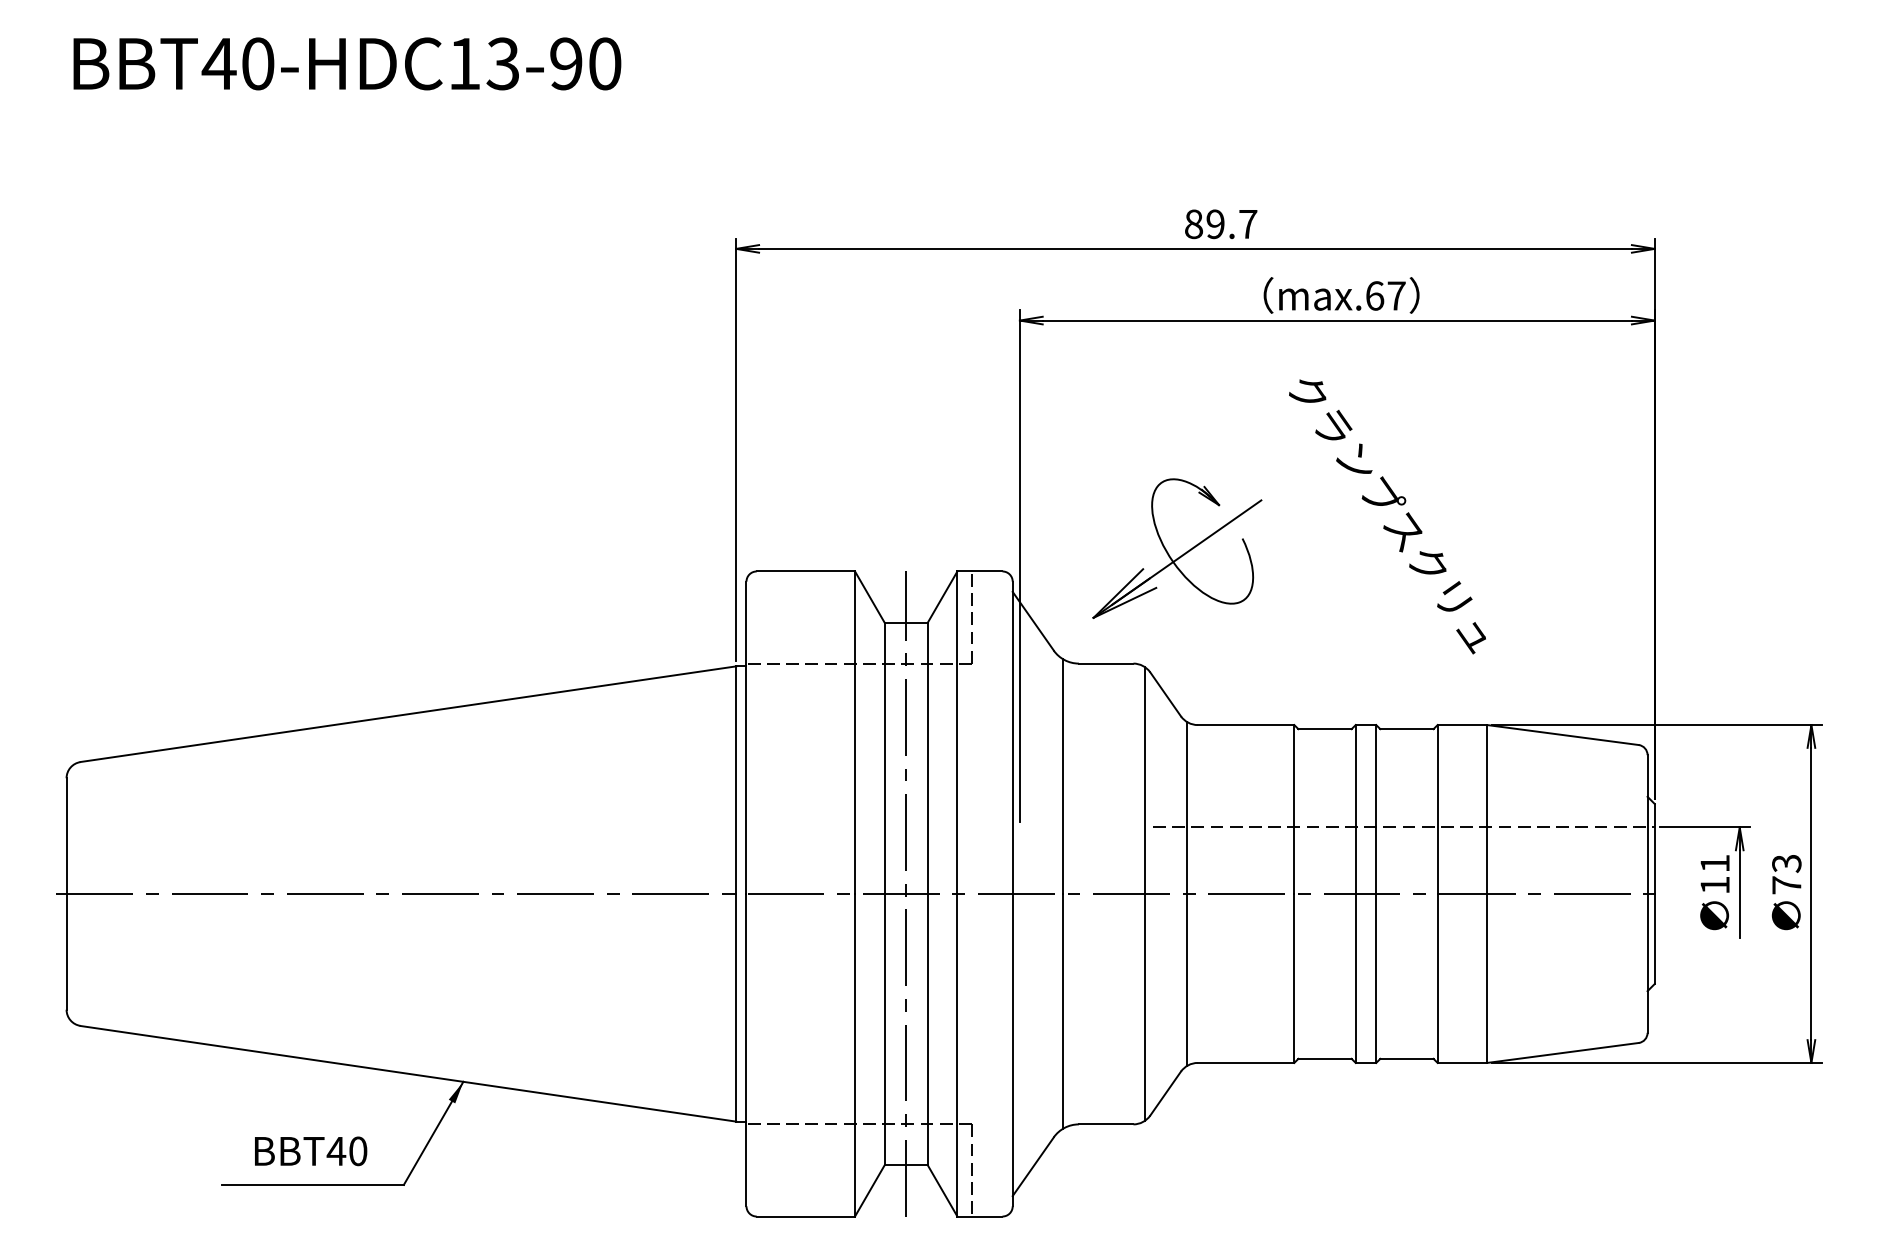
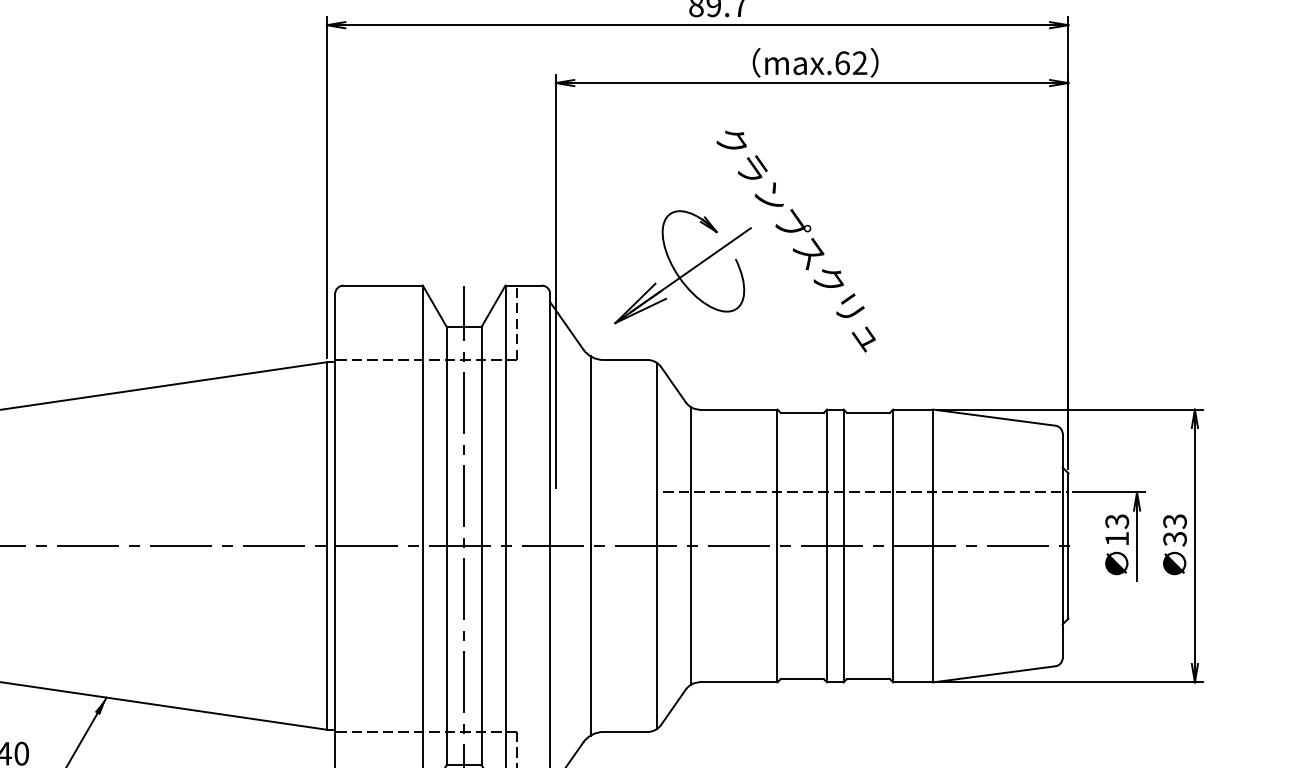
text: (1396, 295) -> (859, 62), max.67 -> max.62
text: (1387, 516) -> (796, 241), moved
text: (1714, 863) -> (1116, 521), 11 -> 13
text: (1786, 885) -> (1174, 539), 73 -> 33

